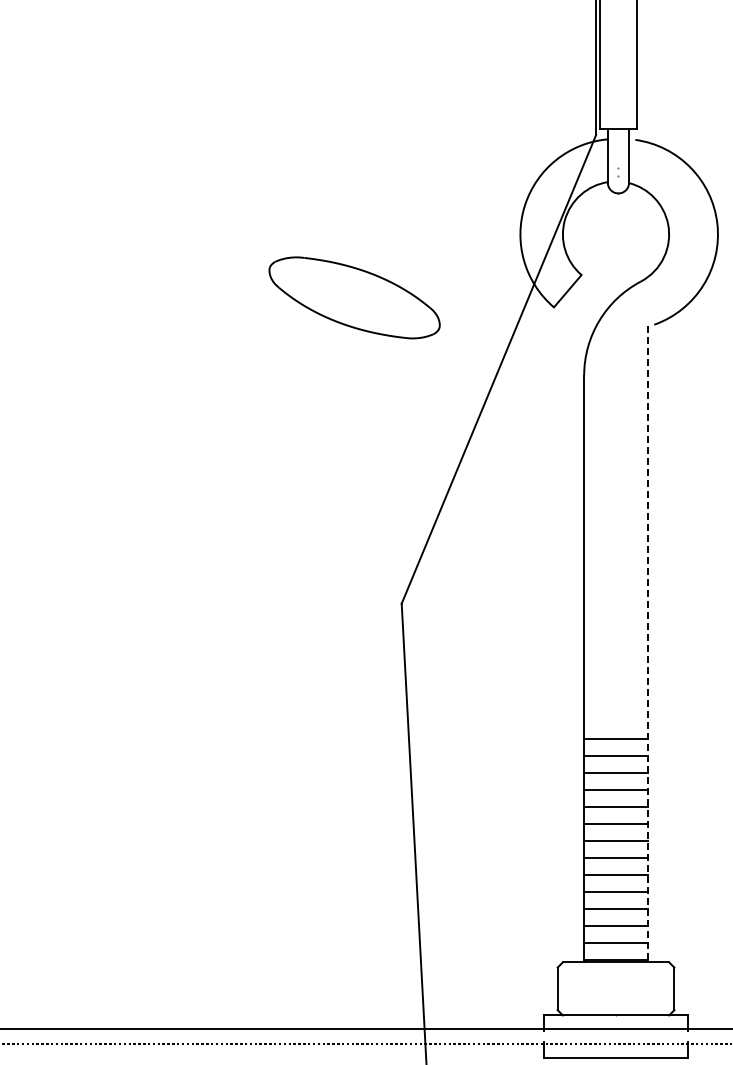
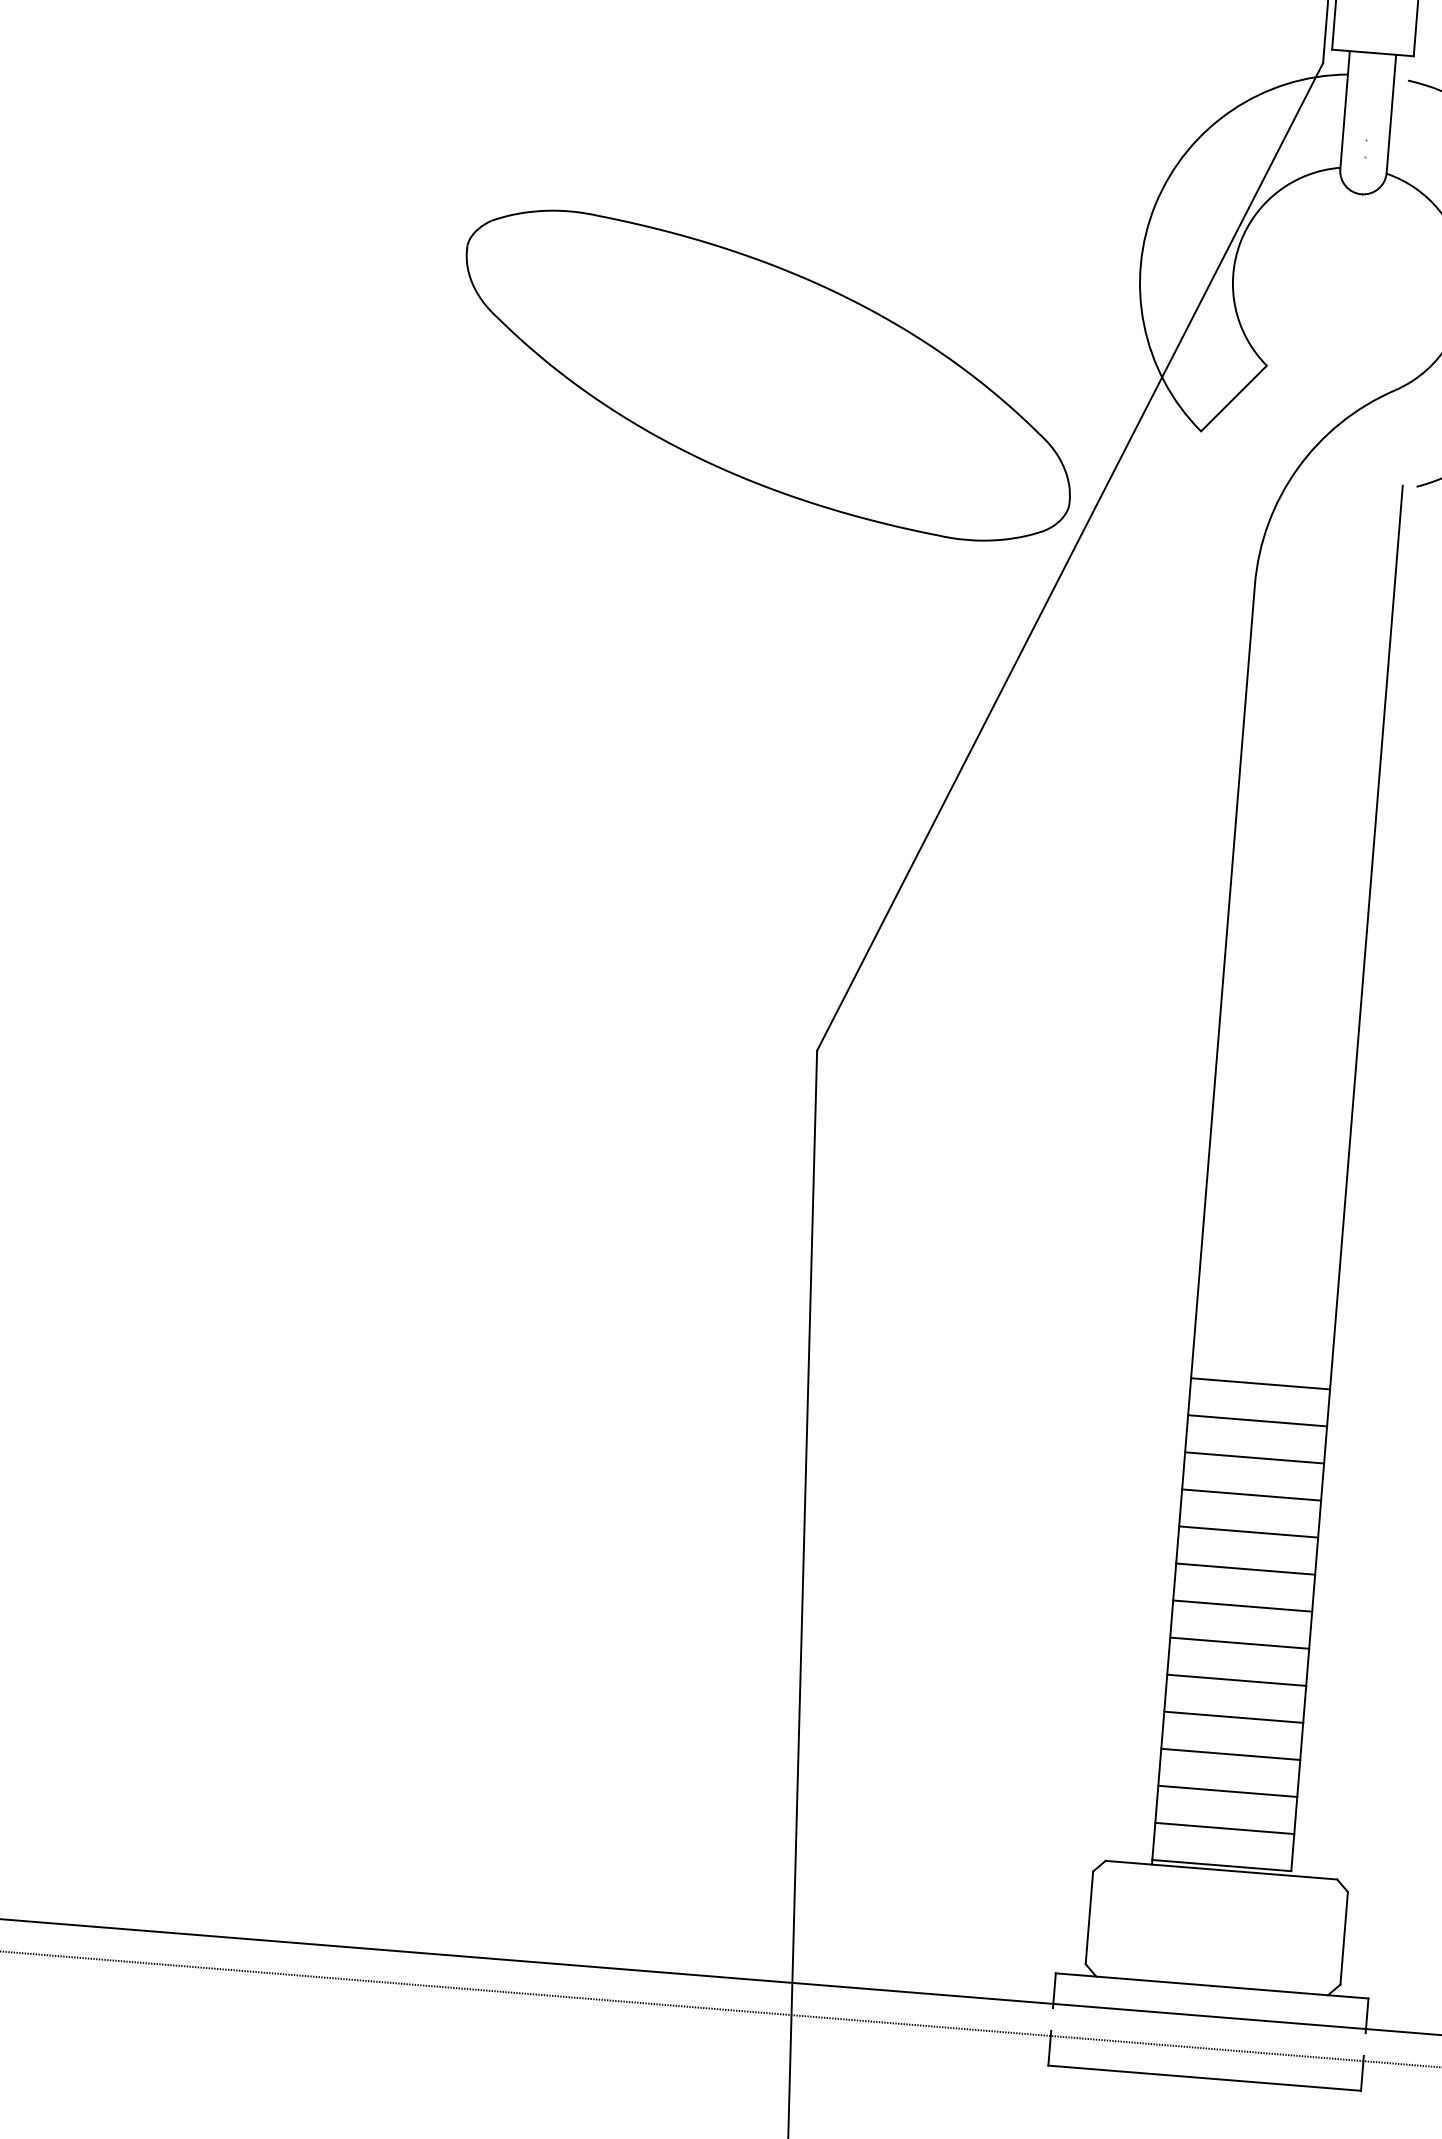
part: (354, 297) -> (767, 374), size x1.67
line: (647, 642) -> (1346, 1178), dashed -> solid

